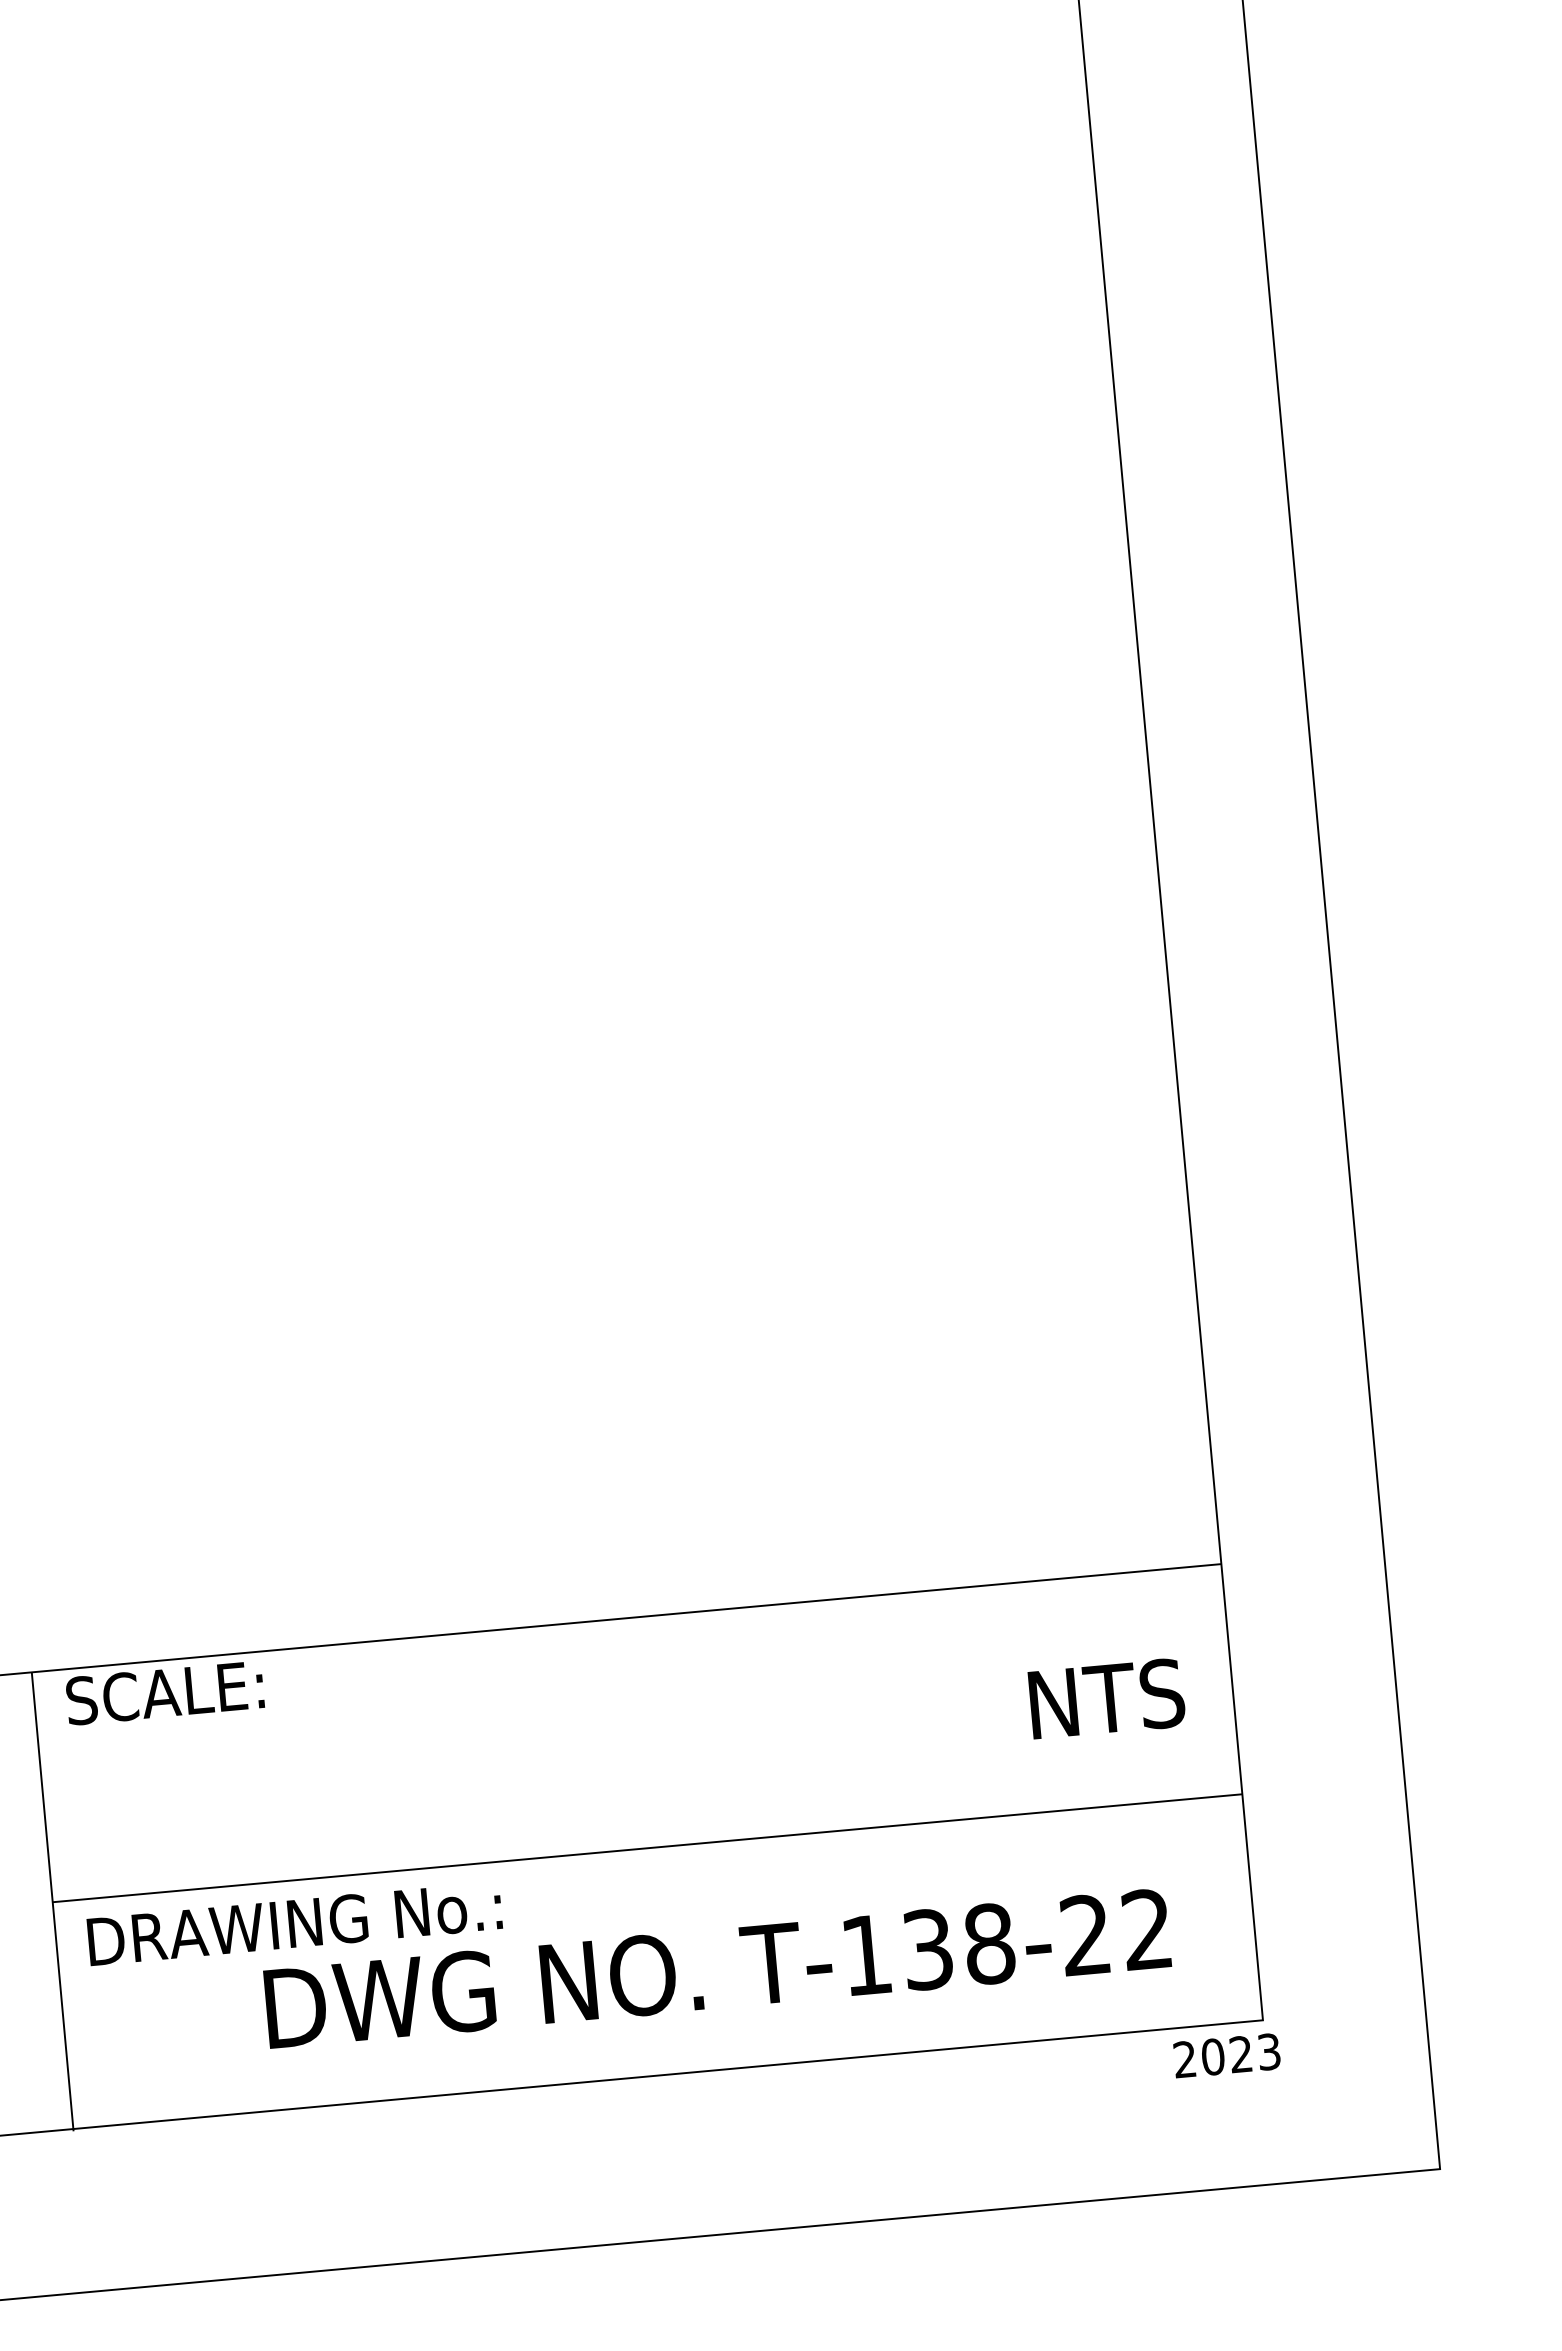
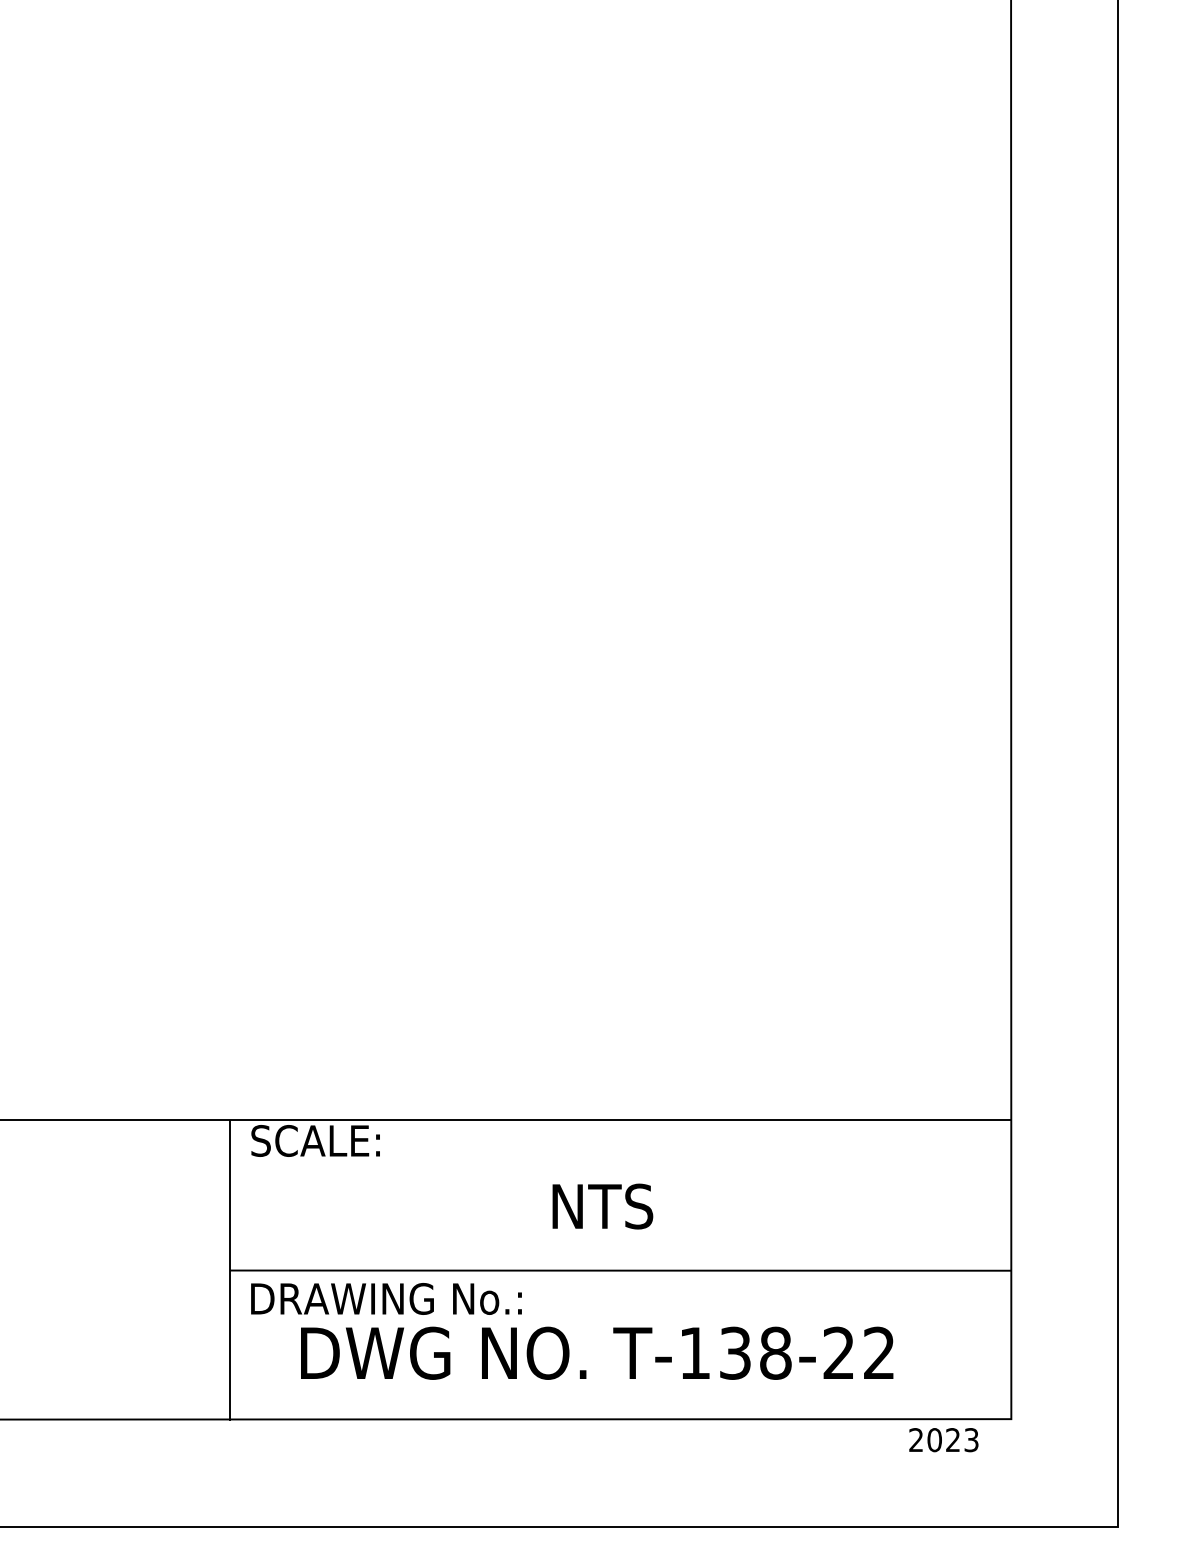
text: (1106, 1698) -> (602, 1206), moved
text: (717, 1967) -> (597, 1352), moved
text: (1226, 2056) -> (943, 1440), moved

